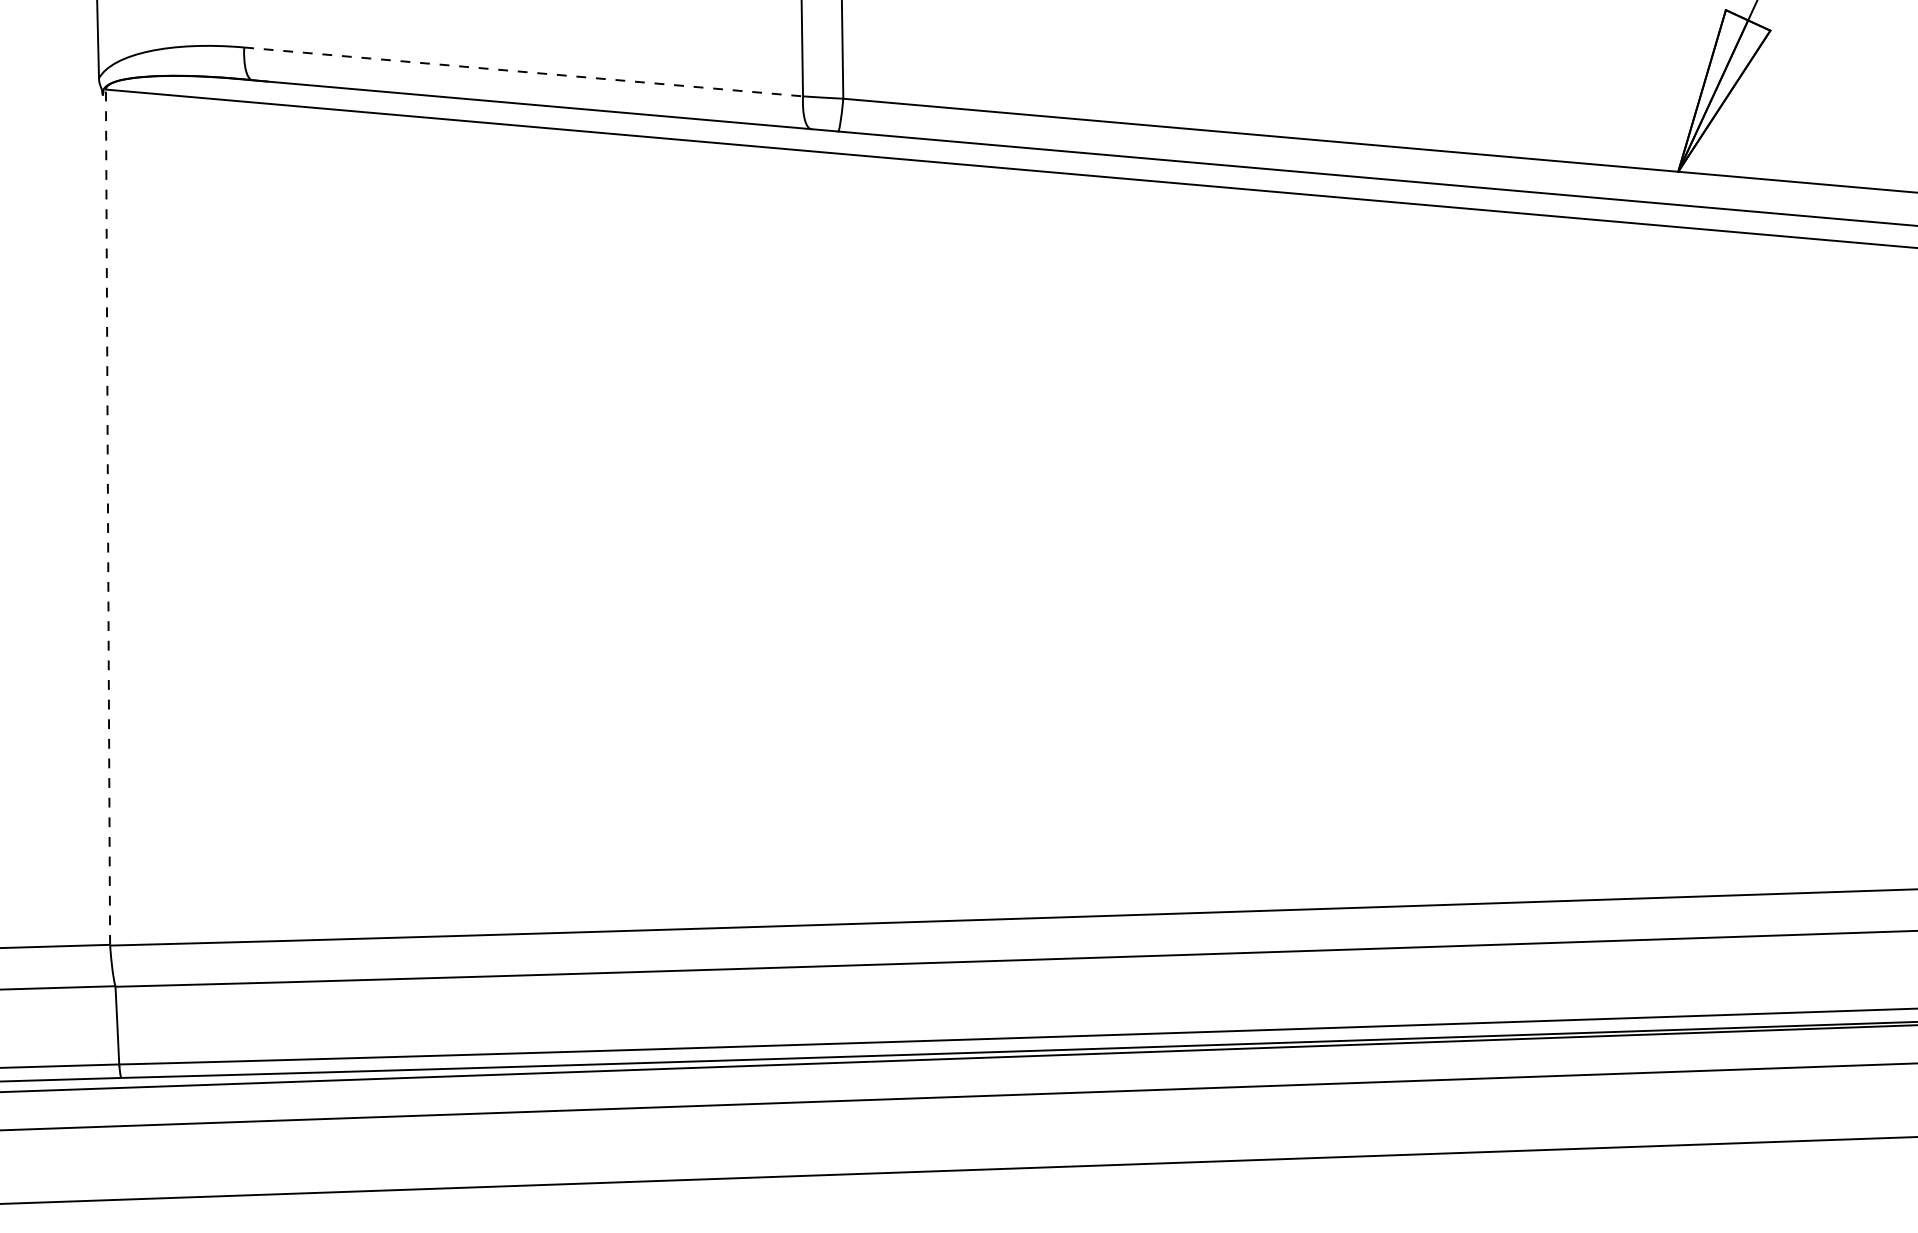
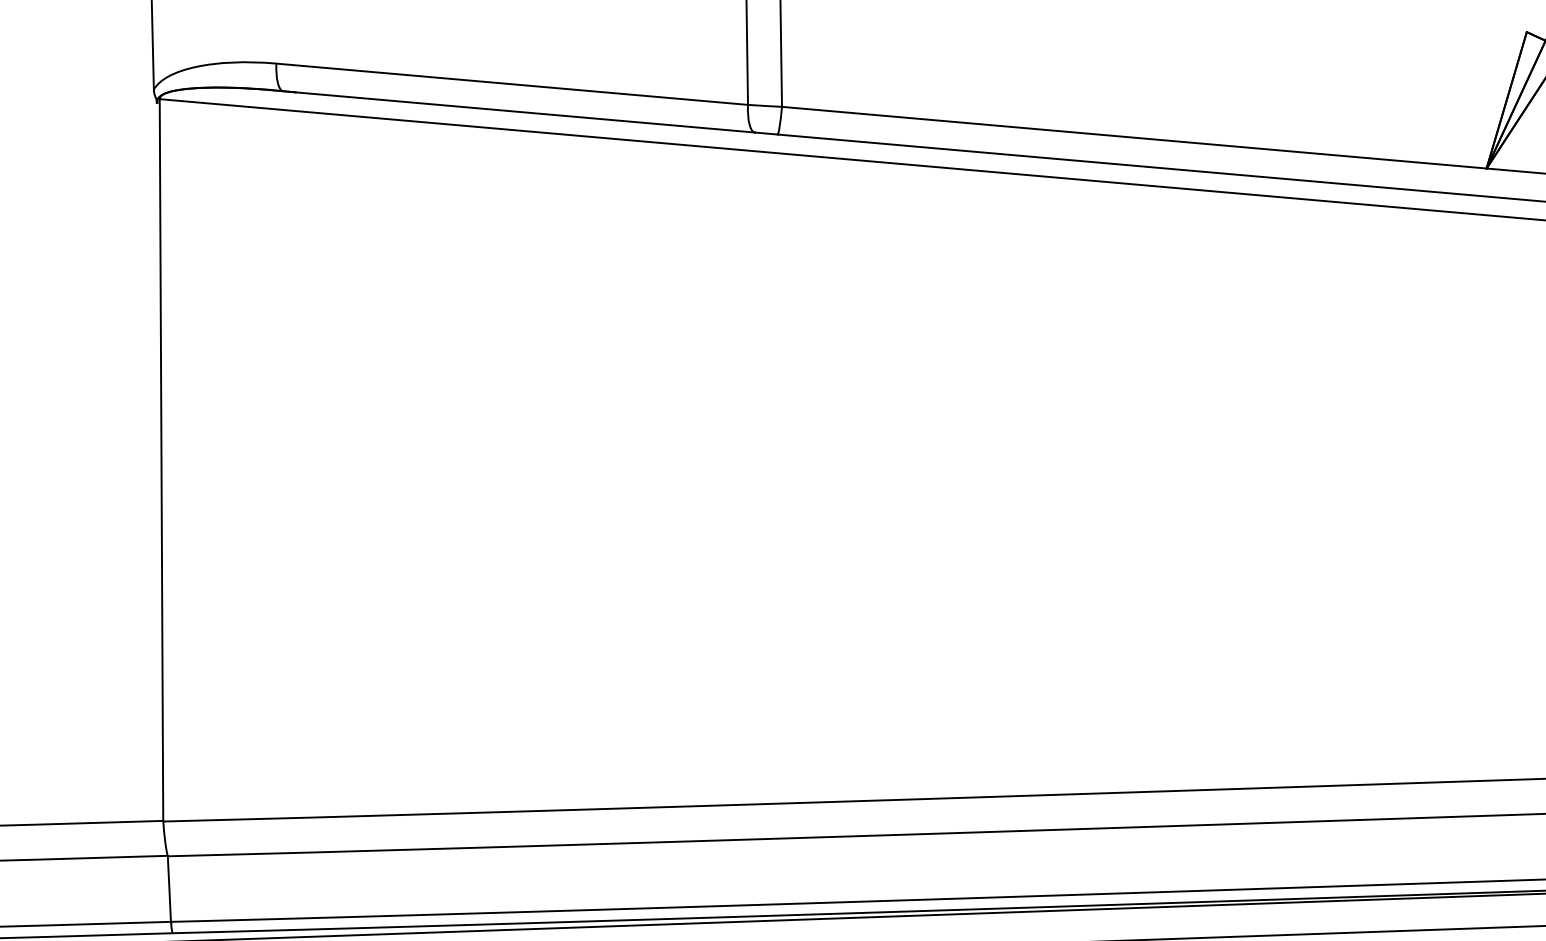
line: (524, 71) -> (512, 83), dashed -> solid
line: (108, 517) -> (161, 460), dashed -> solid

